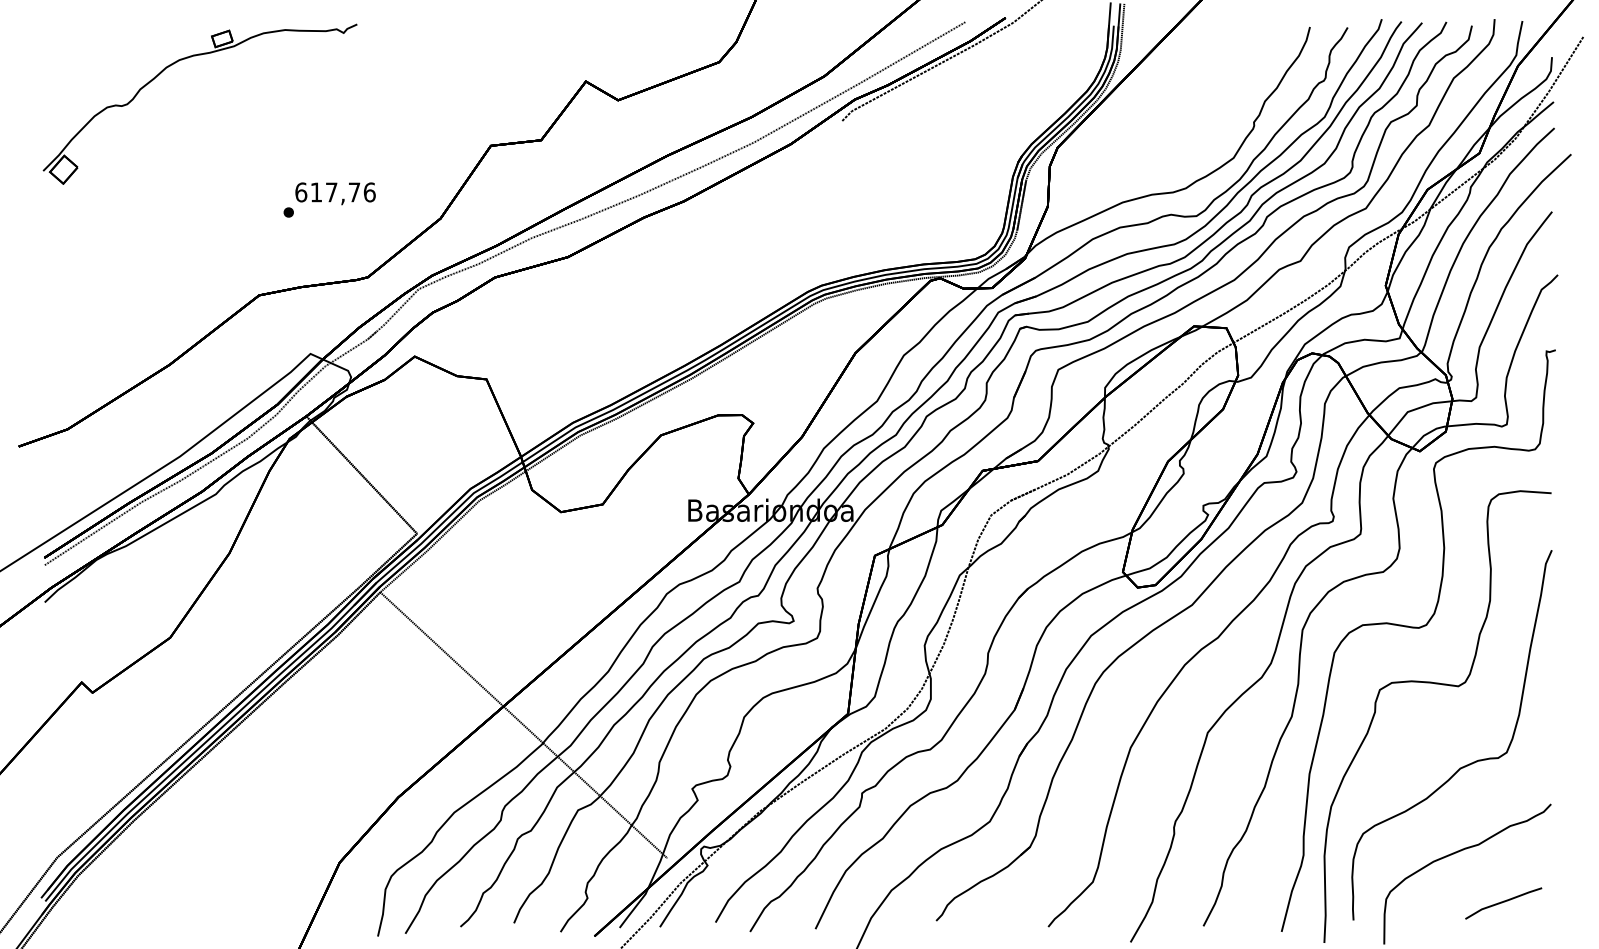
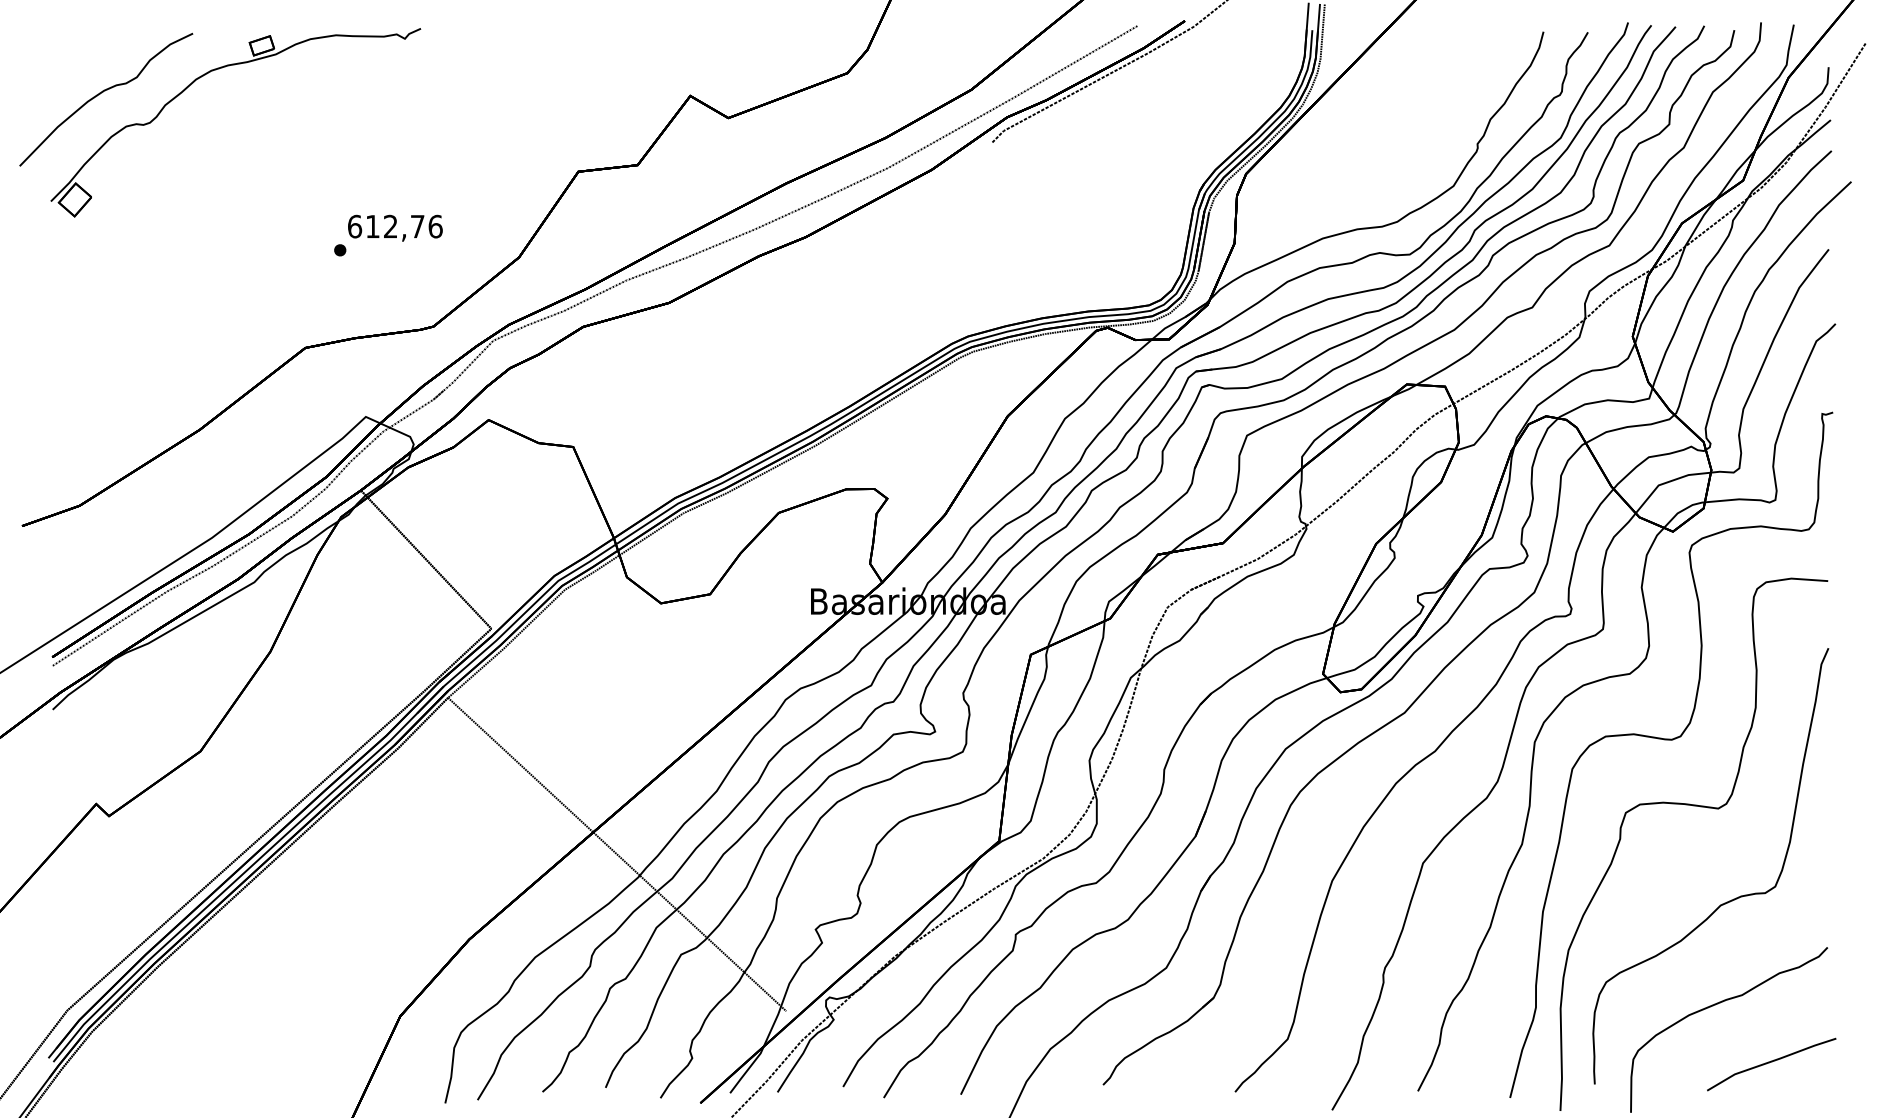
part: (87, 78) -> (103, 92), added
text: (331, 191) -> (390, 225), 617,76 -> 612,76
part: (1503, 903) -> (1771, 1064), size x1.43

